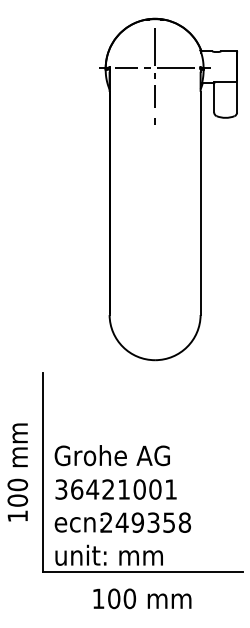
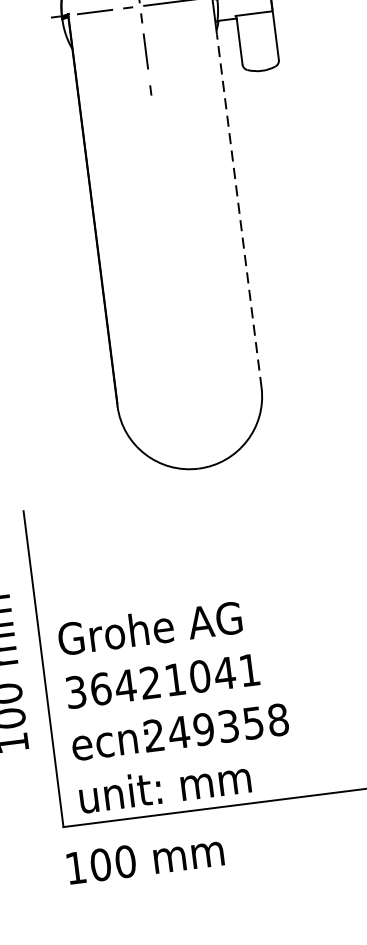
line: (200, 203) -> (239, 211), solid -> dashed
text: (154, 489) -> (223, 673), 36421001 -> 36421041
text: (142, 598) -> (145, 858), moved

